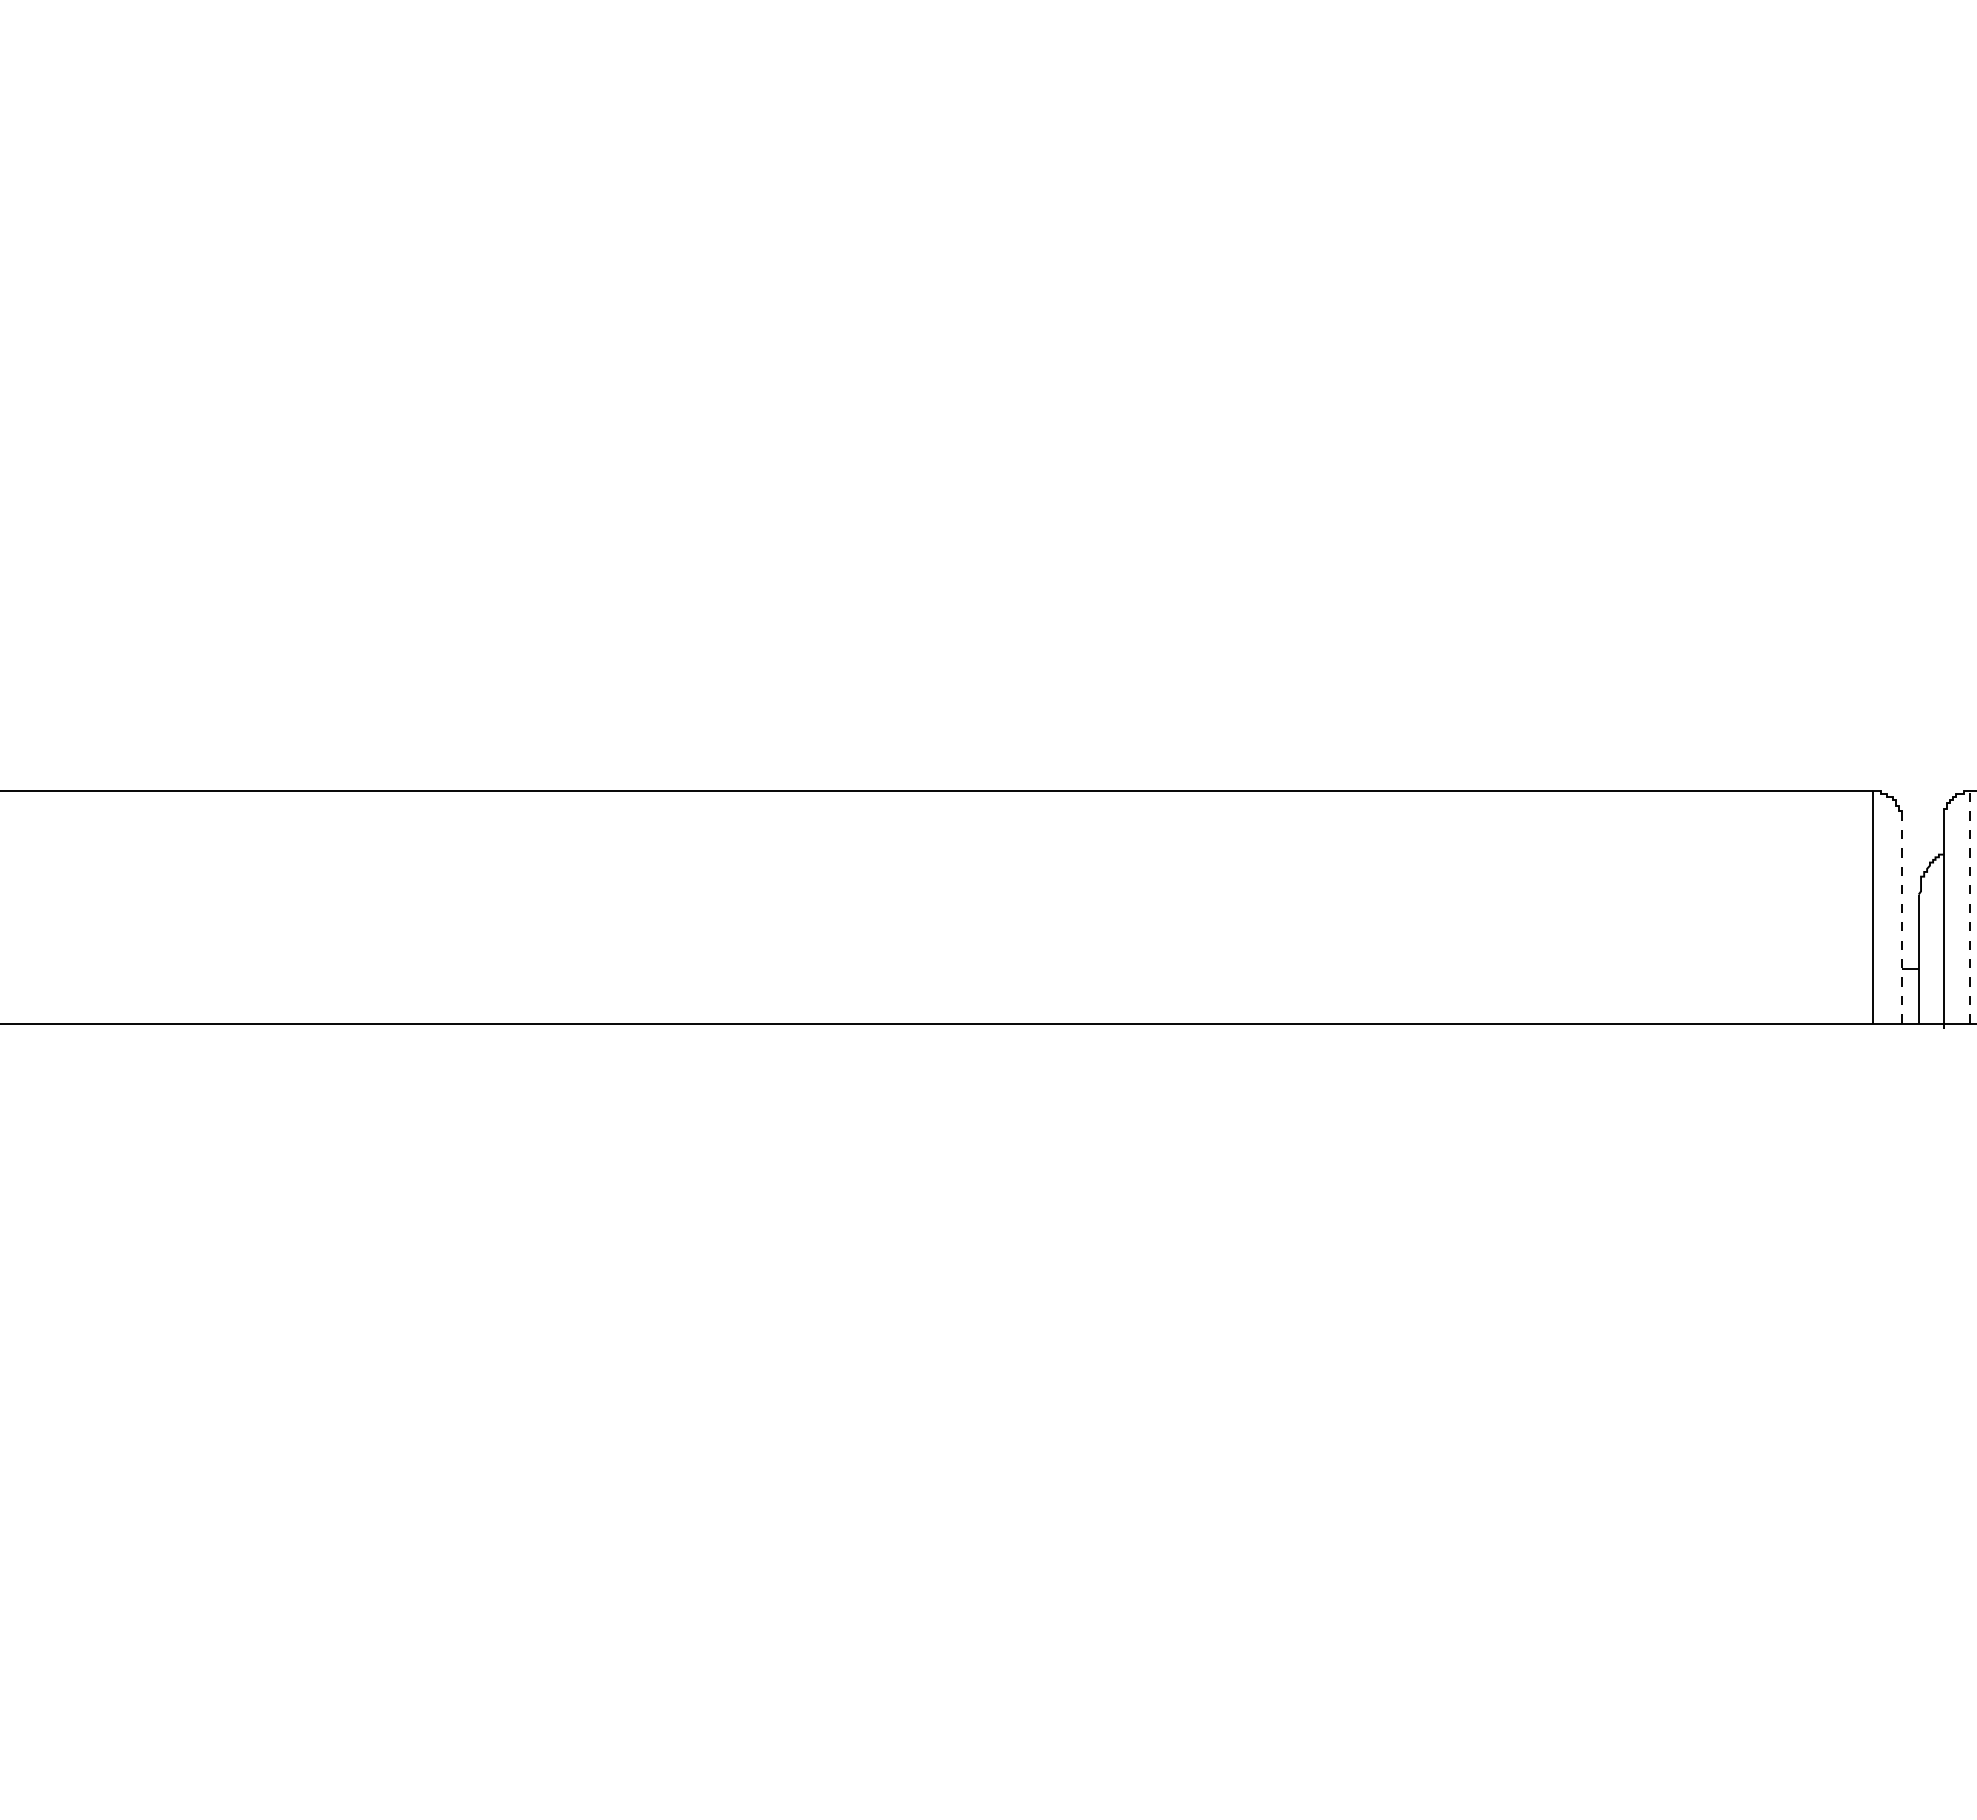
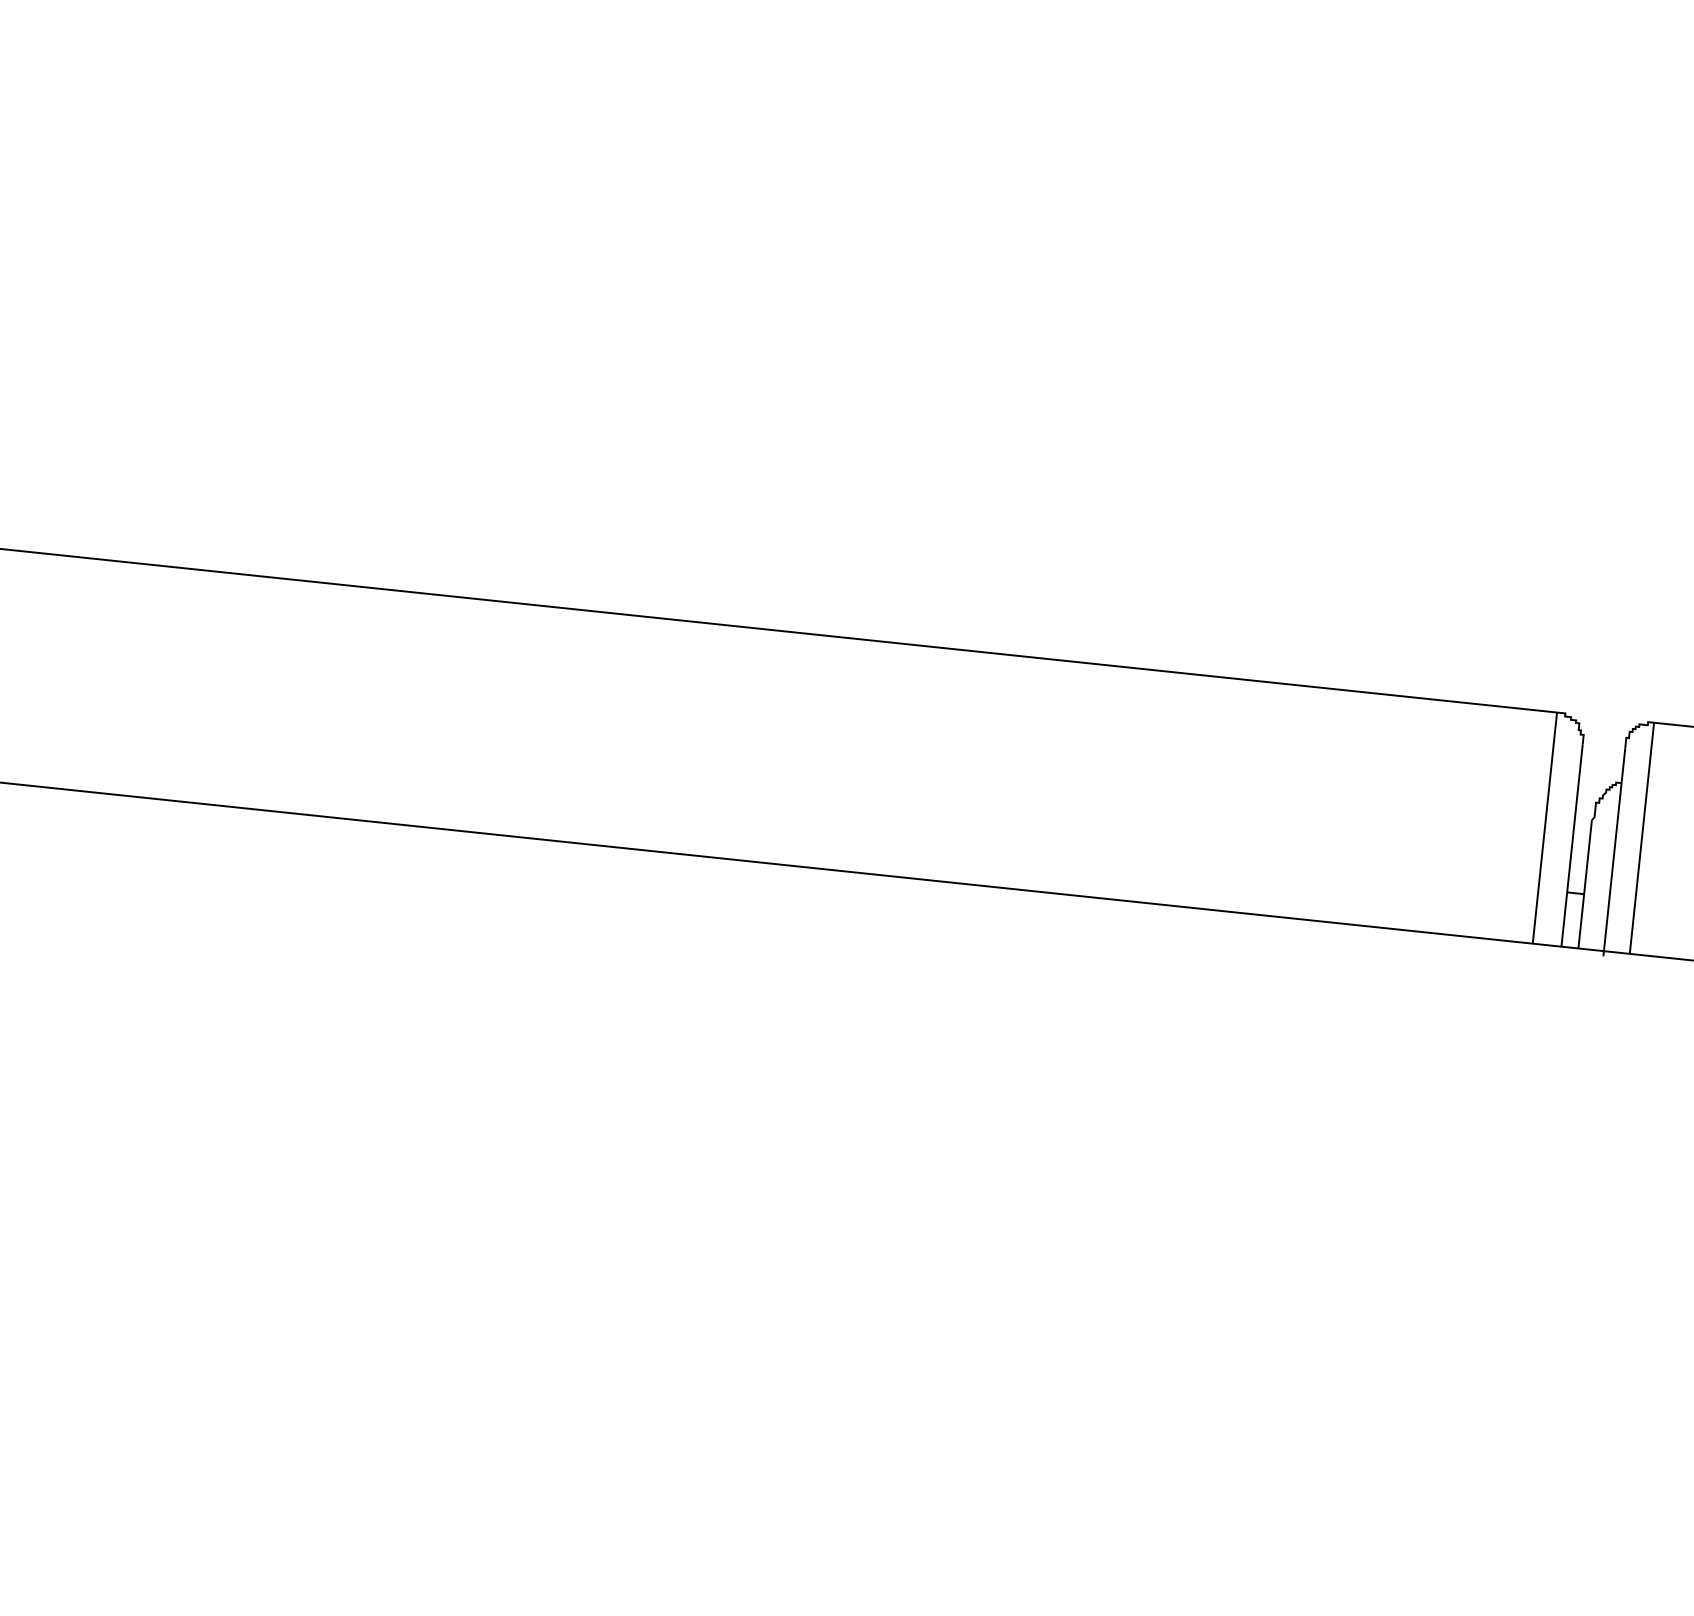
line: (1970, 906) -> (1642, 837), dashed -> solid
line: (1901, 921) -> (1571, 845), dashed -> solid

